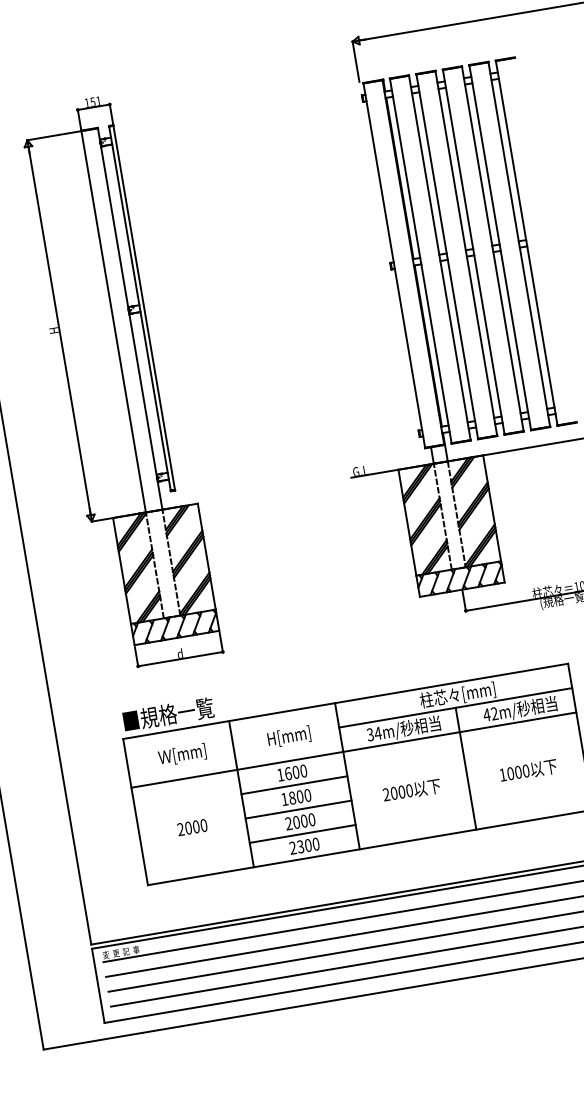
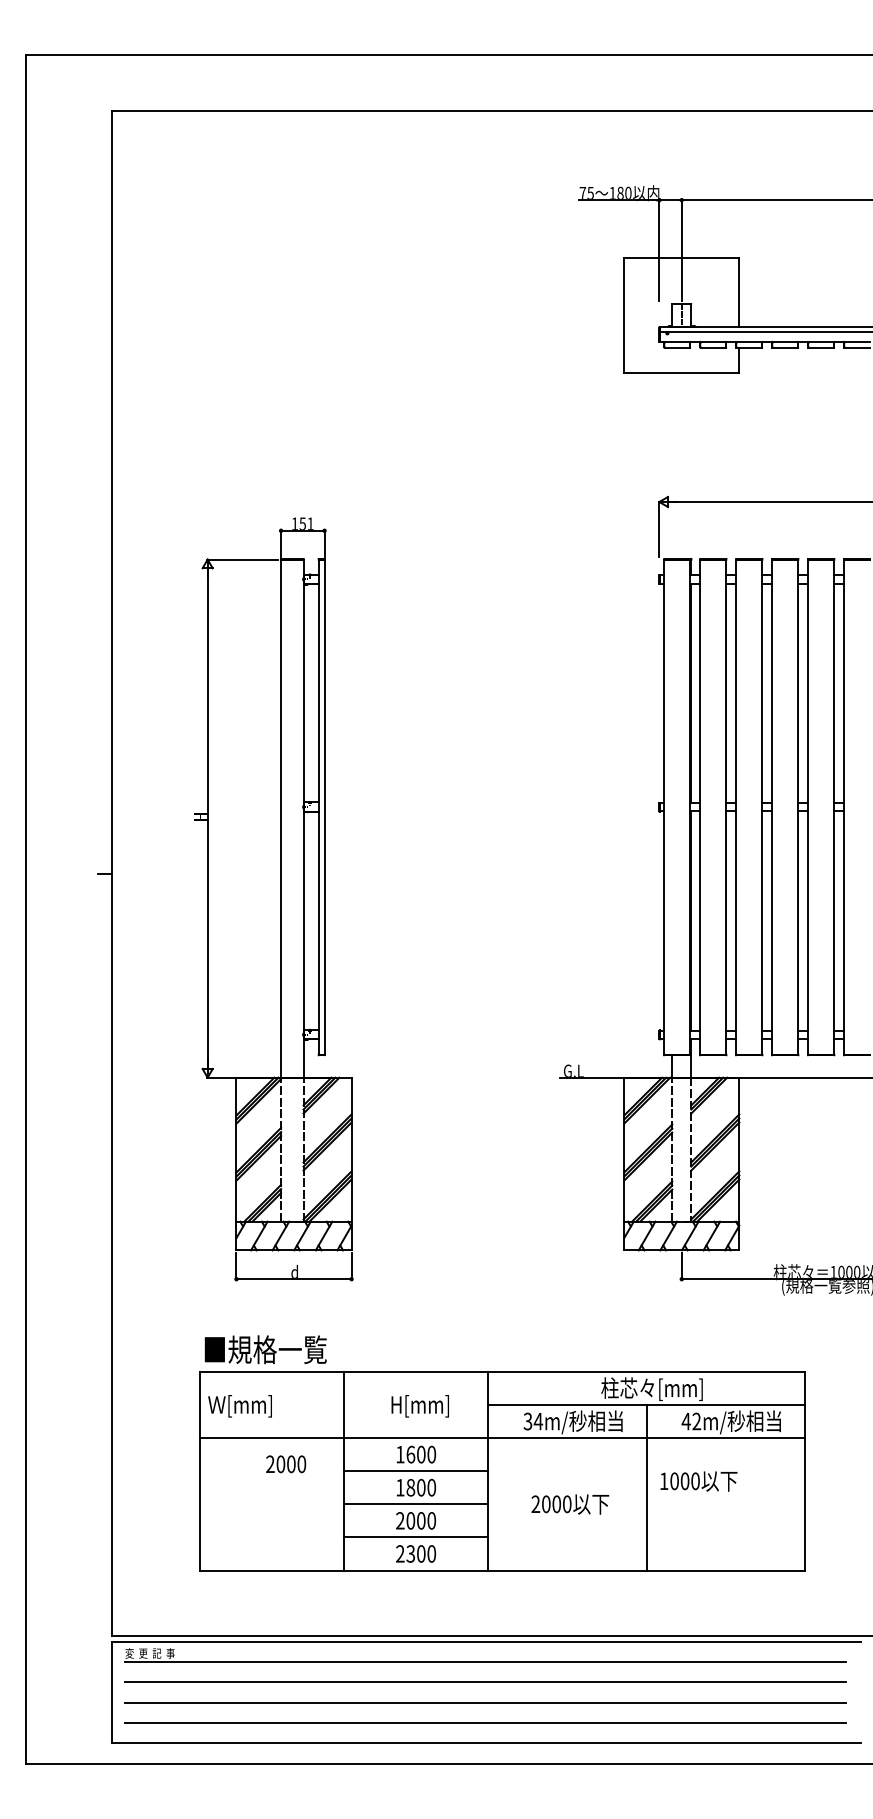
text: (181, 755) -> (239, 1406), moved
text: (528, 770) -> (698, 1481), moved
text: (192, 827) -> (286, 1464), moved

